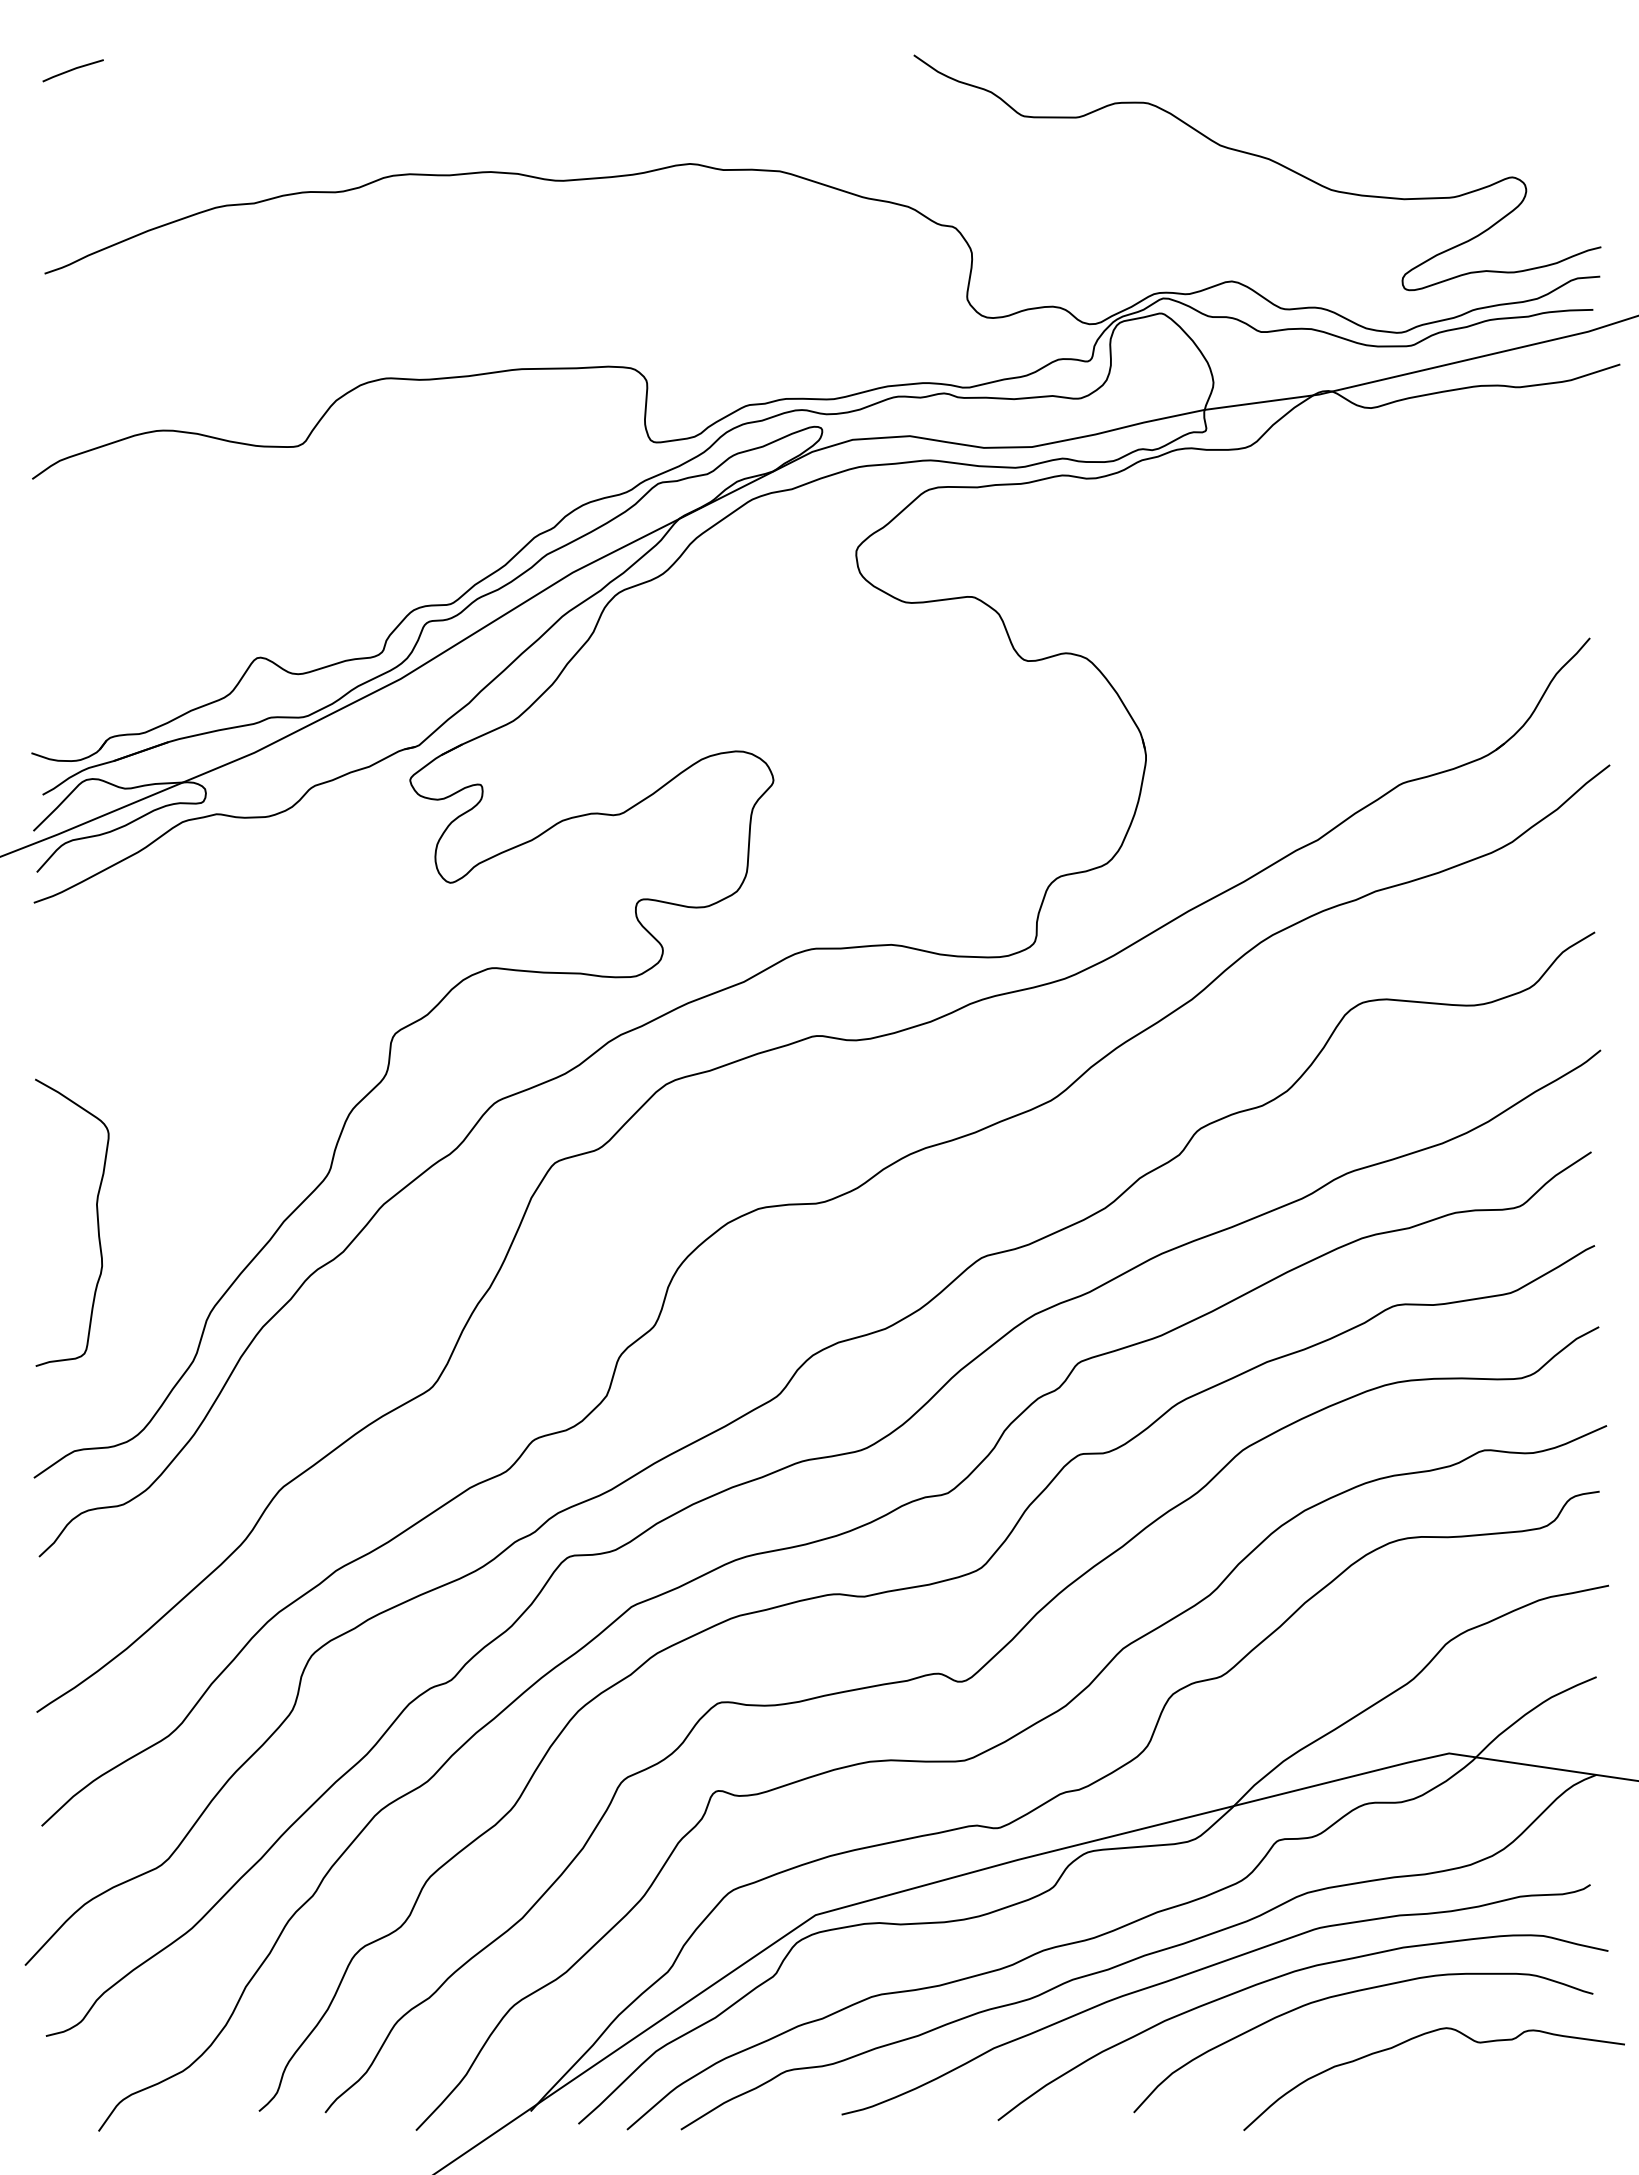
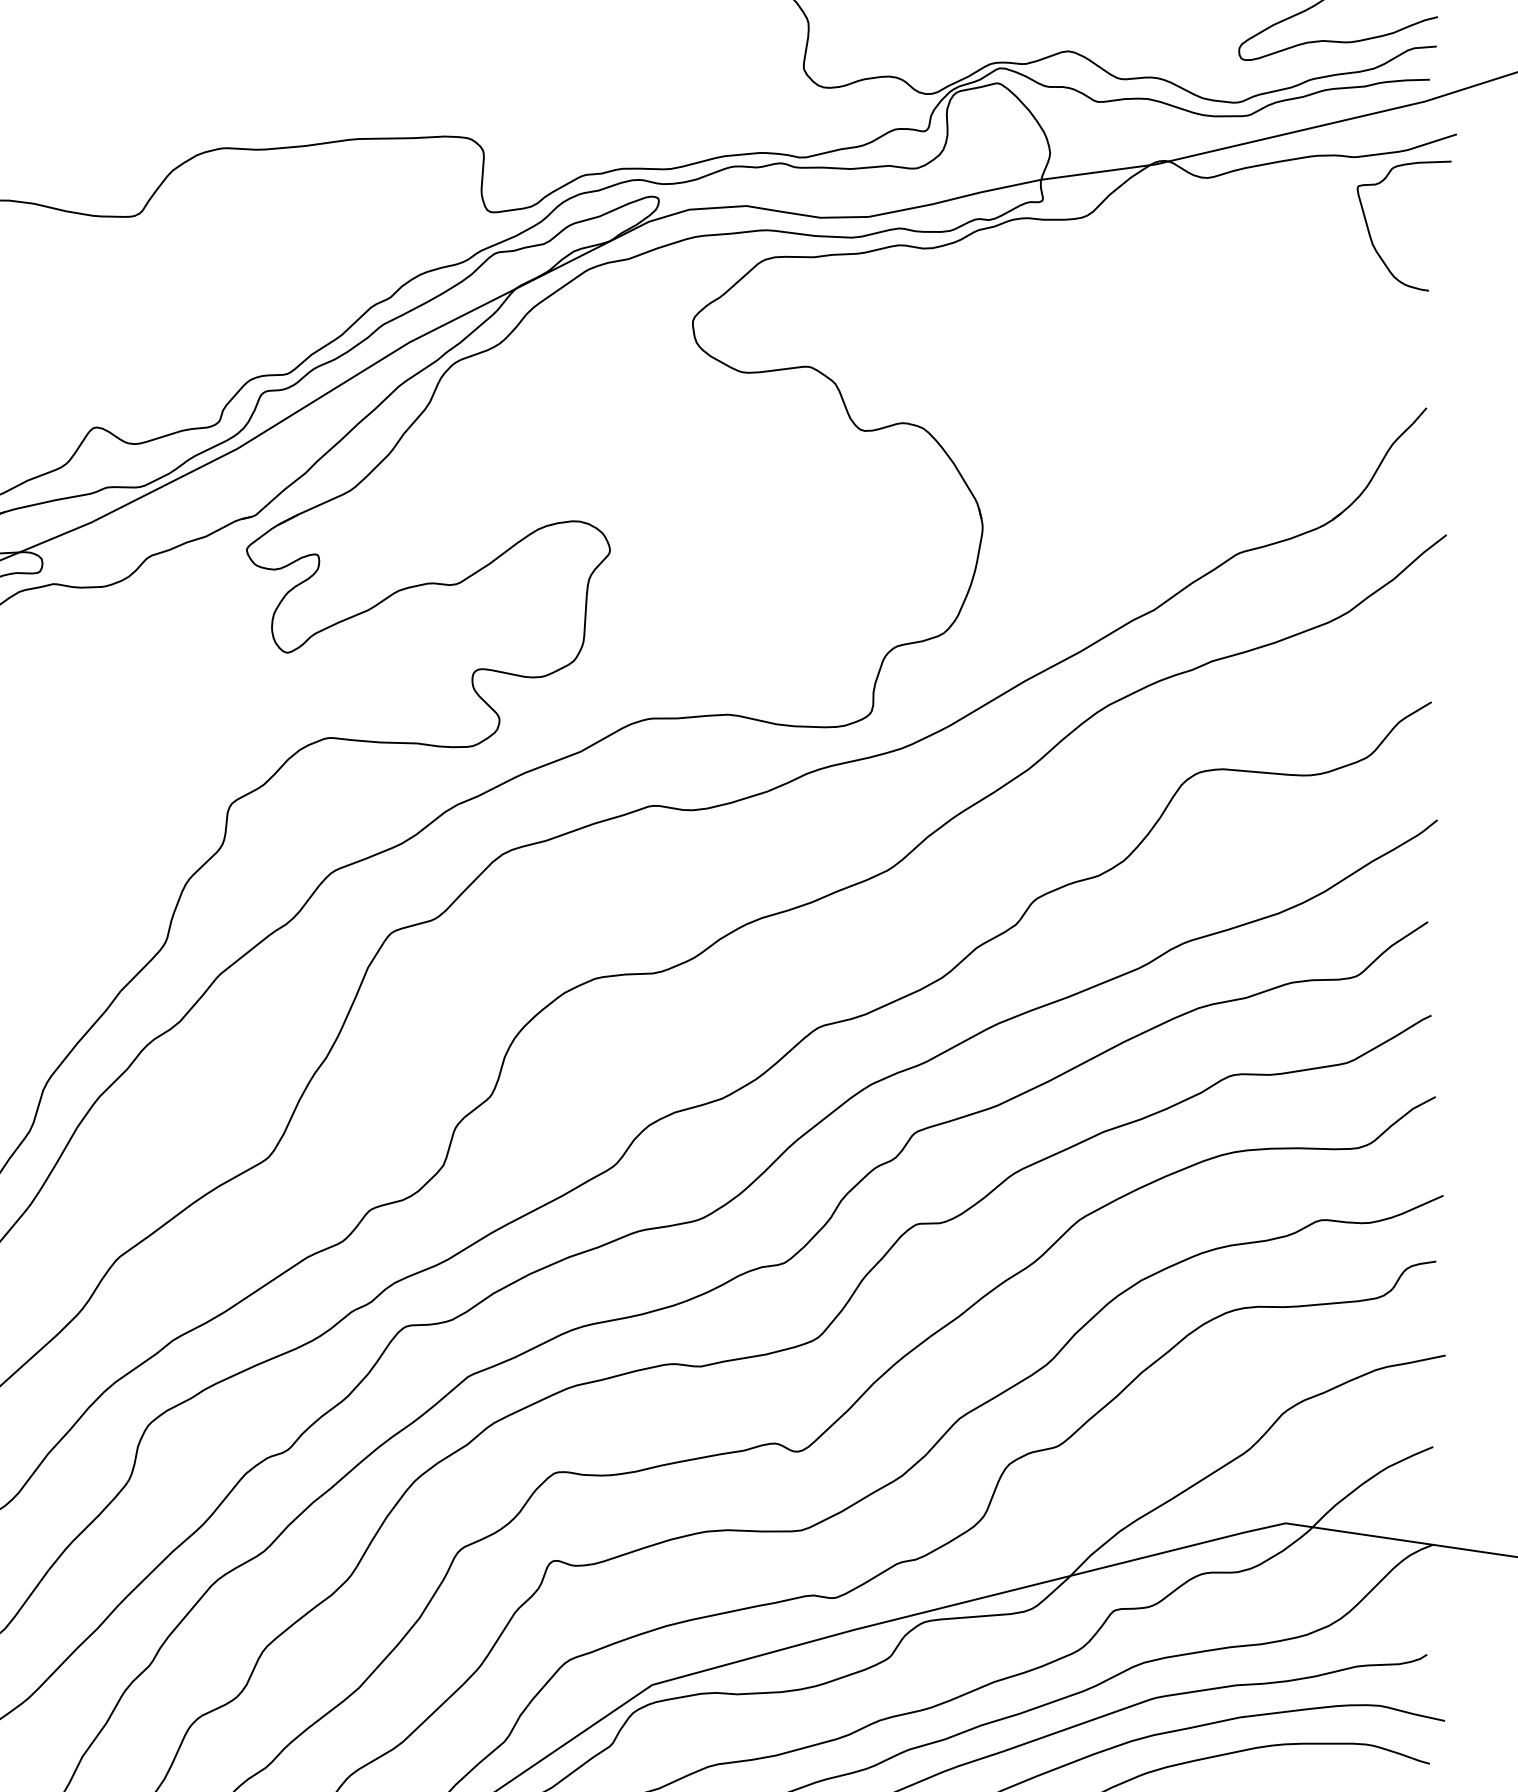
curve: (1534, 465) -> (1371, 235), added

